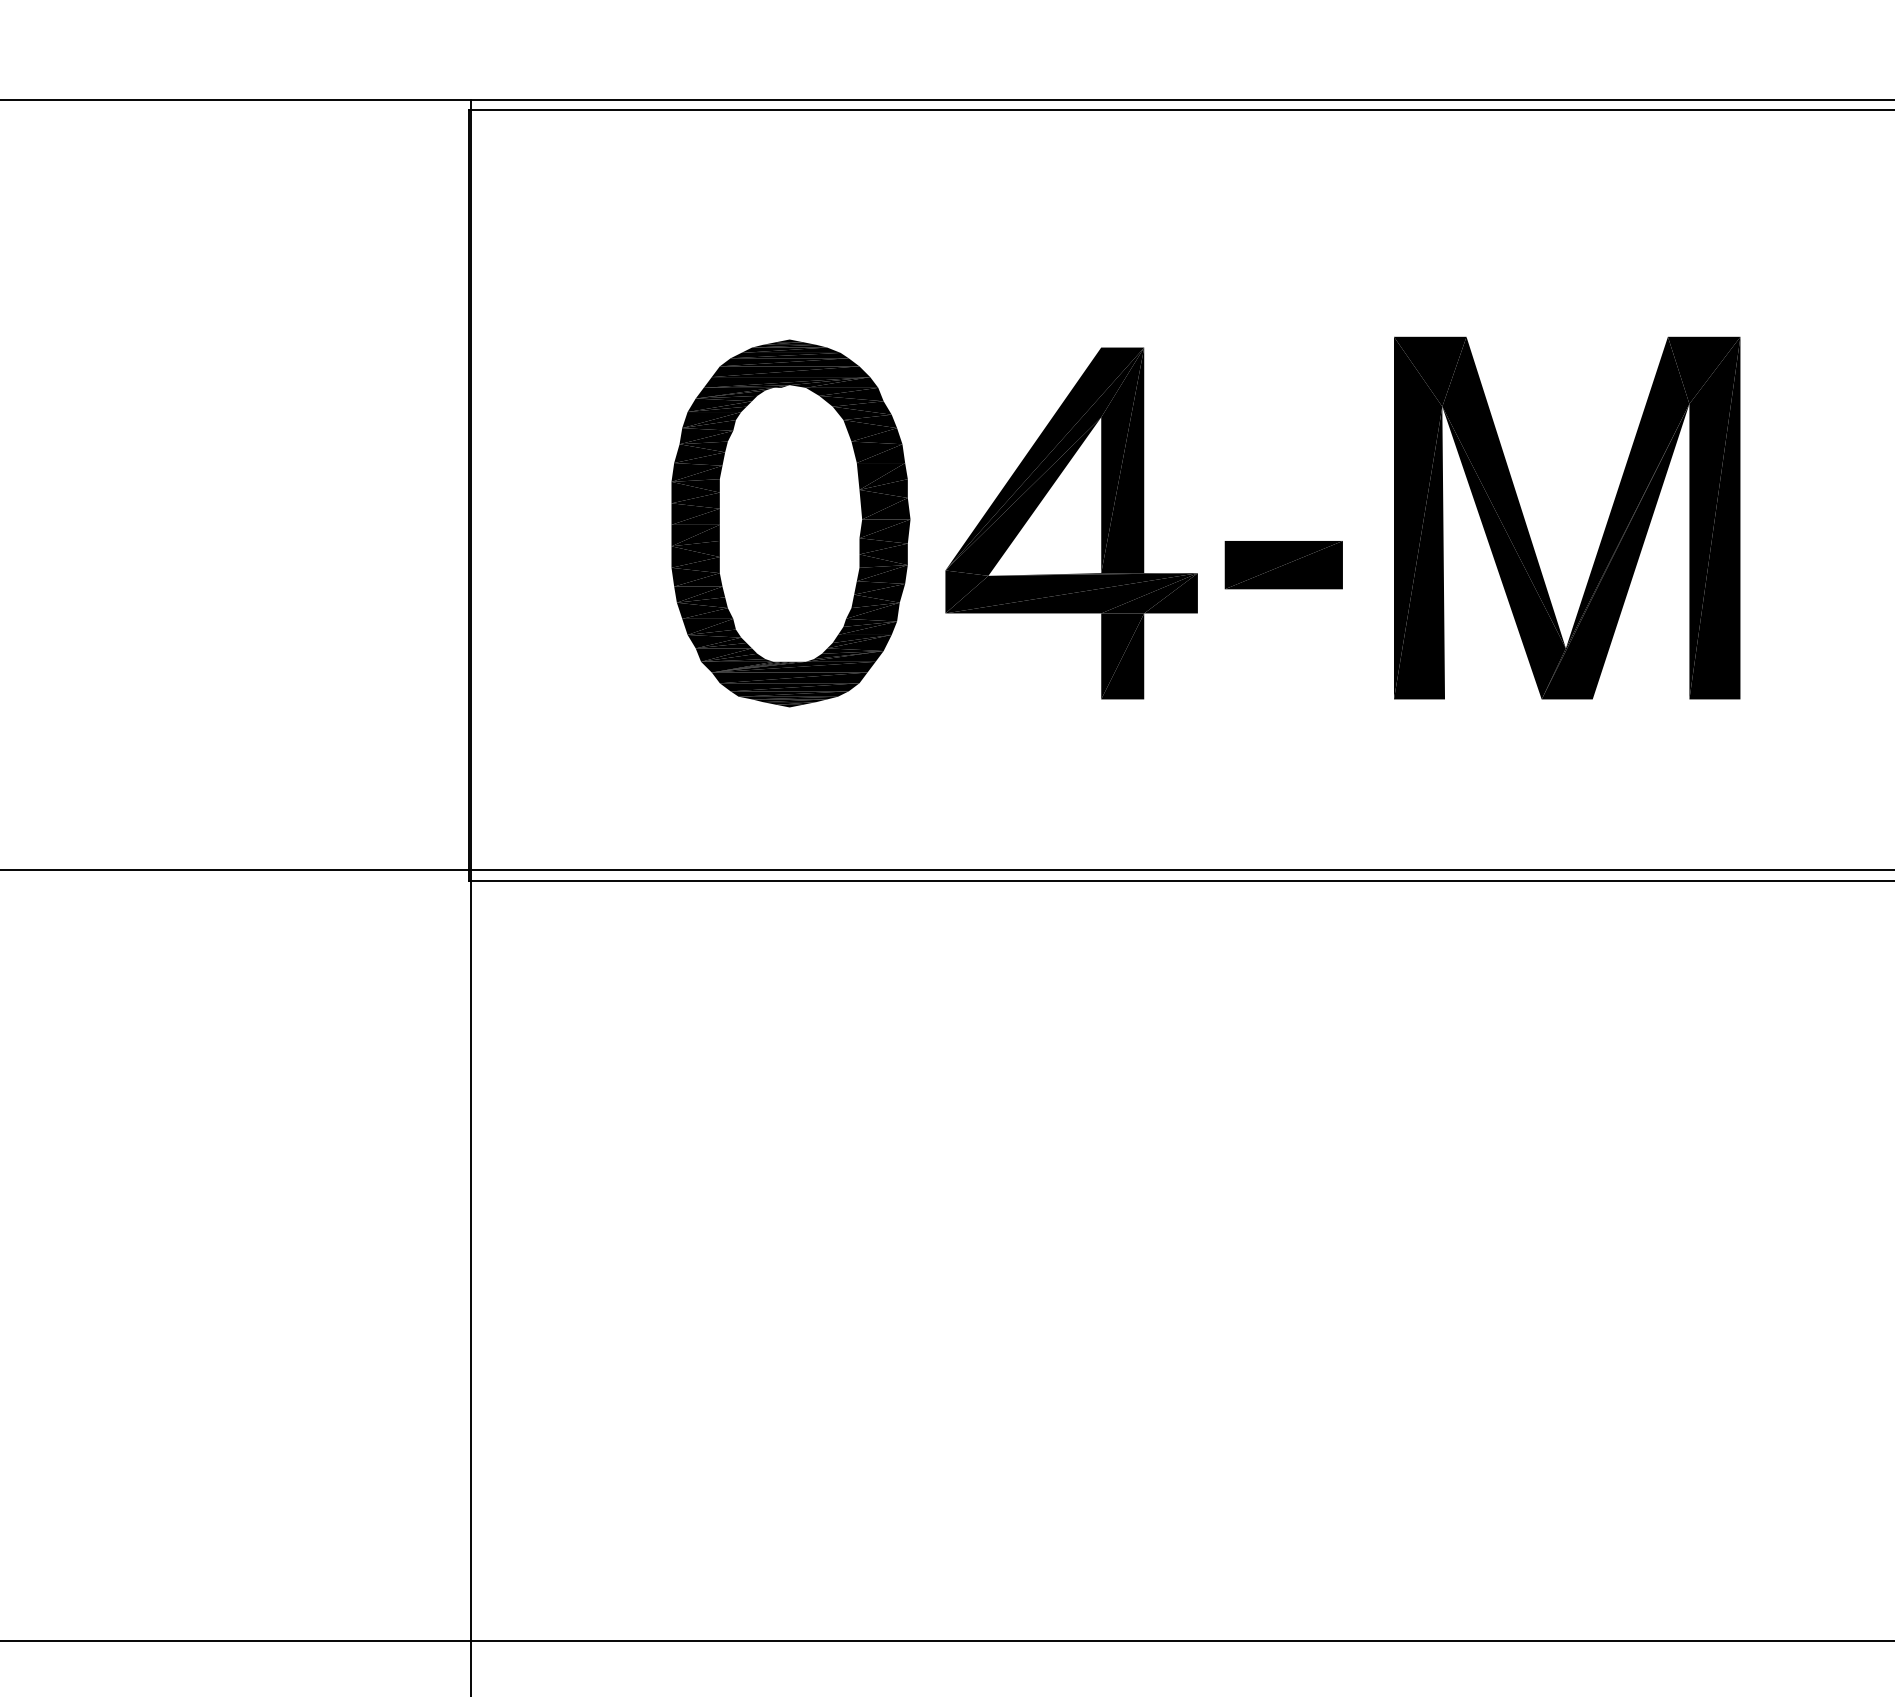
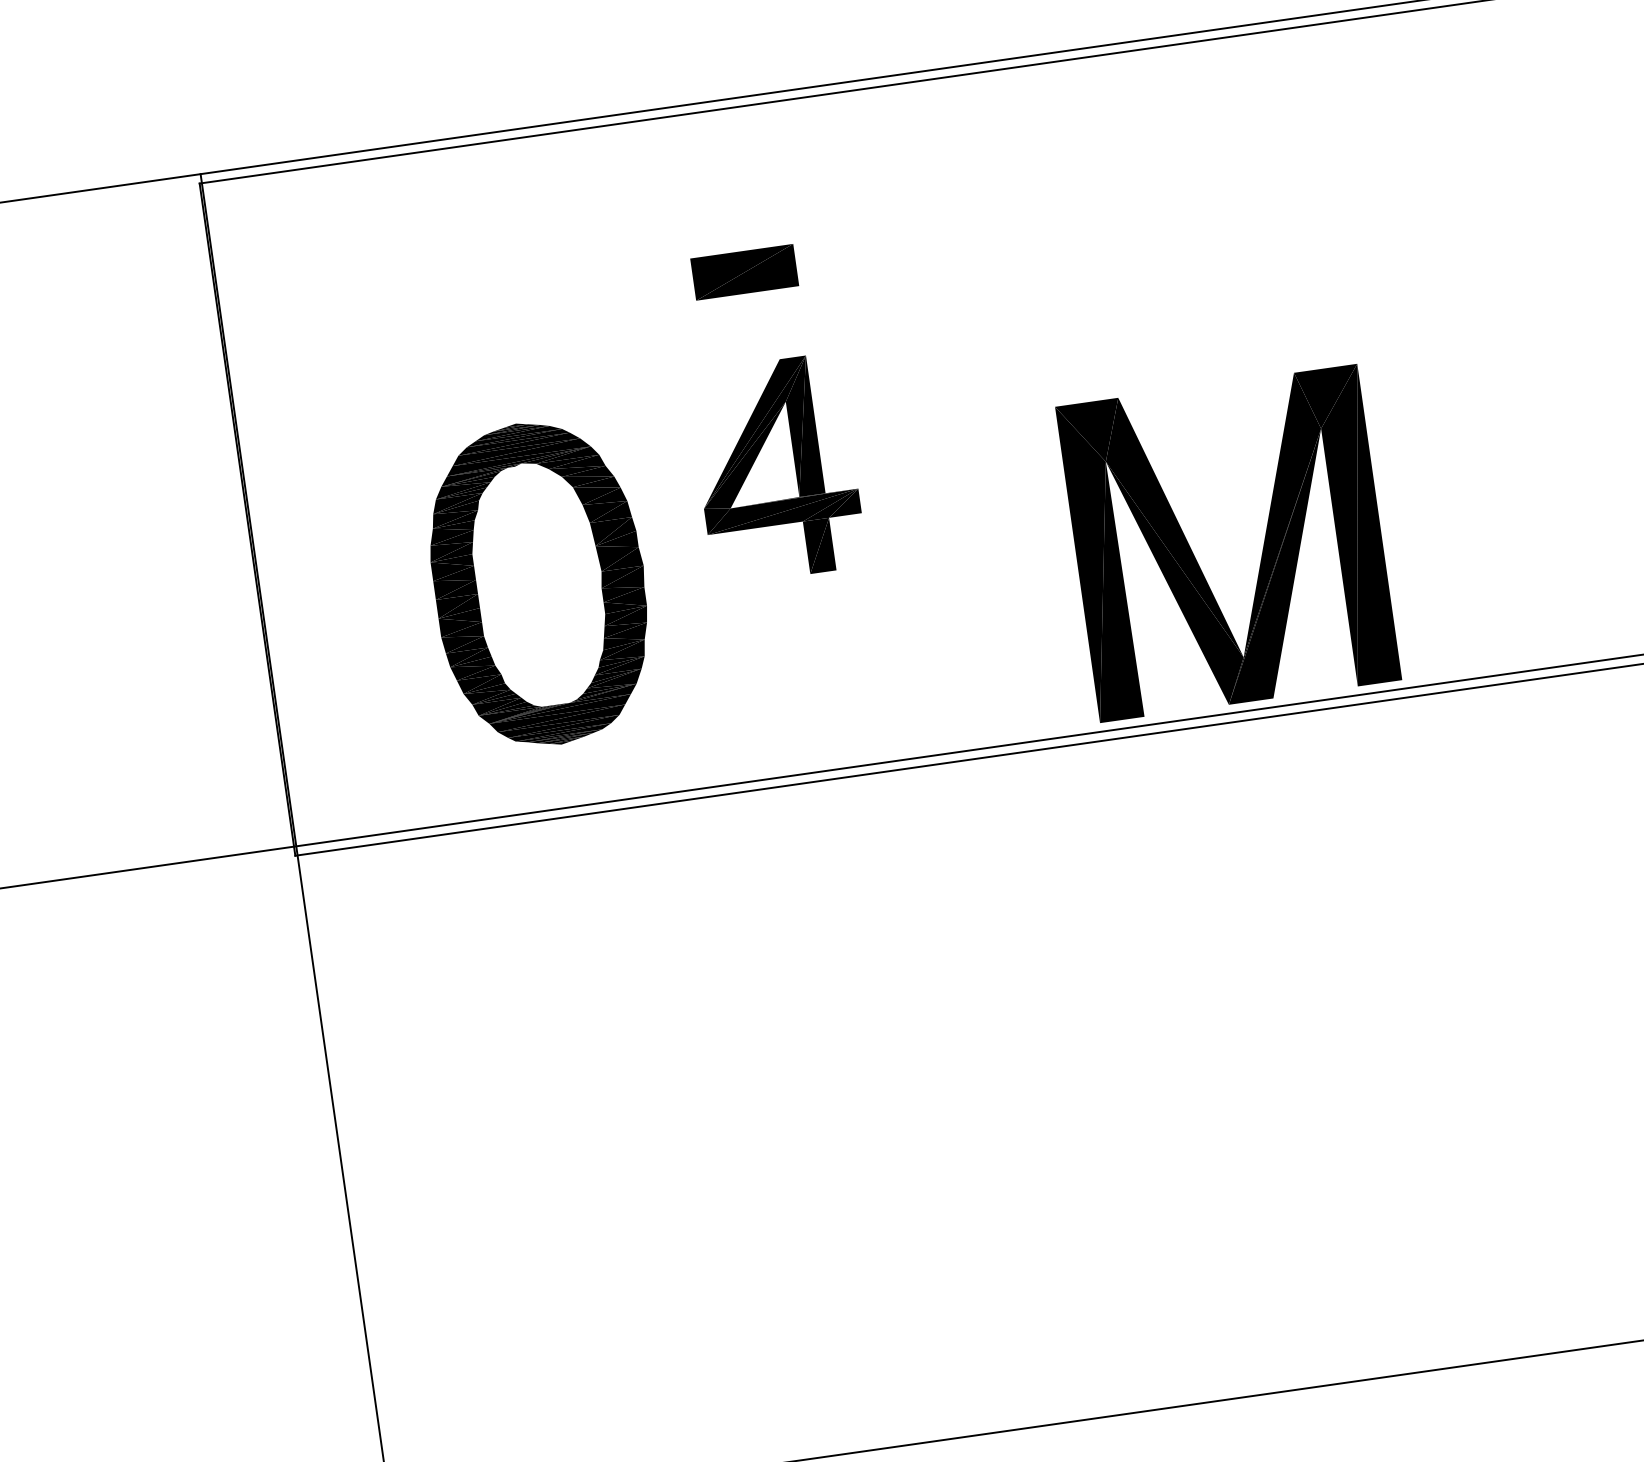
part: (790, 523) -> (539, 584), moved
part: (1071, 523) -> (776, 469), size x0.7
part: (1604, 529) -> (1262, 548), moved
part: (1283, 565) -> (744, 272), moved

